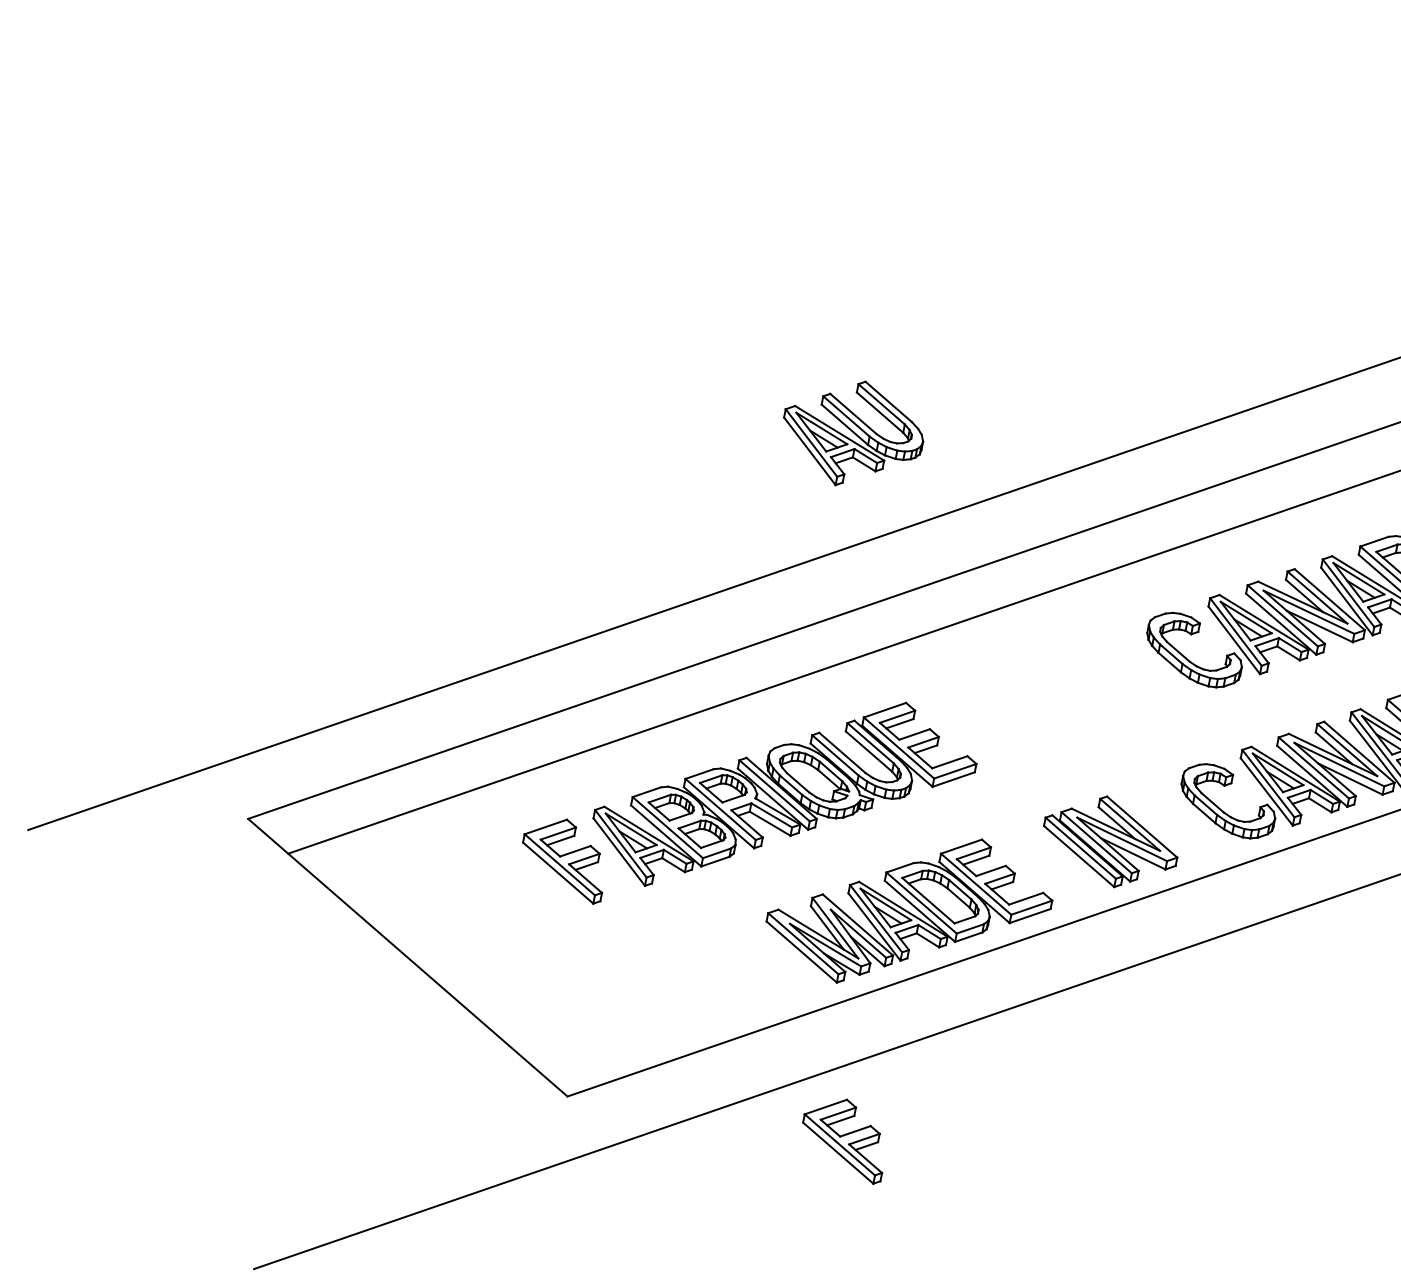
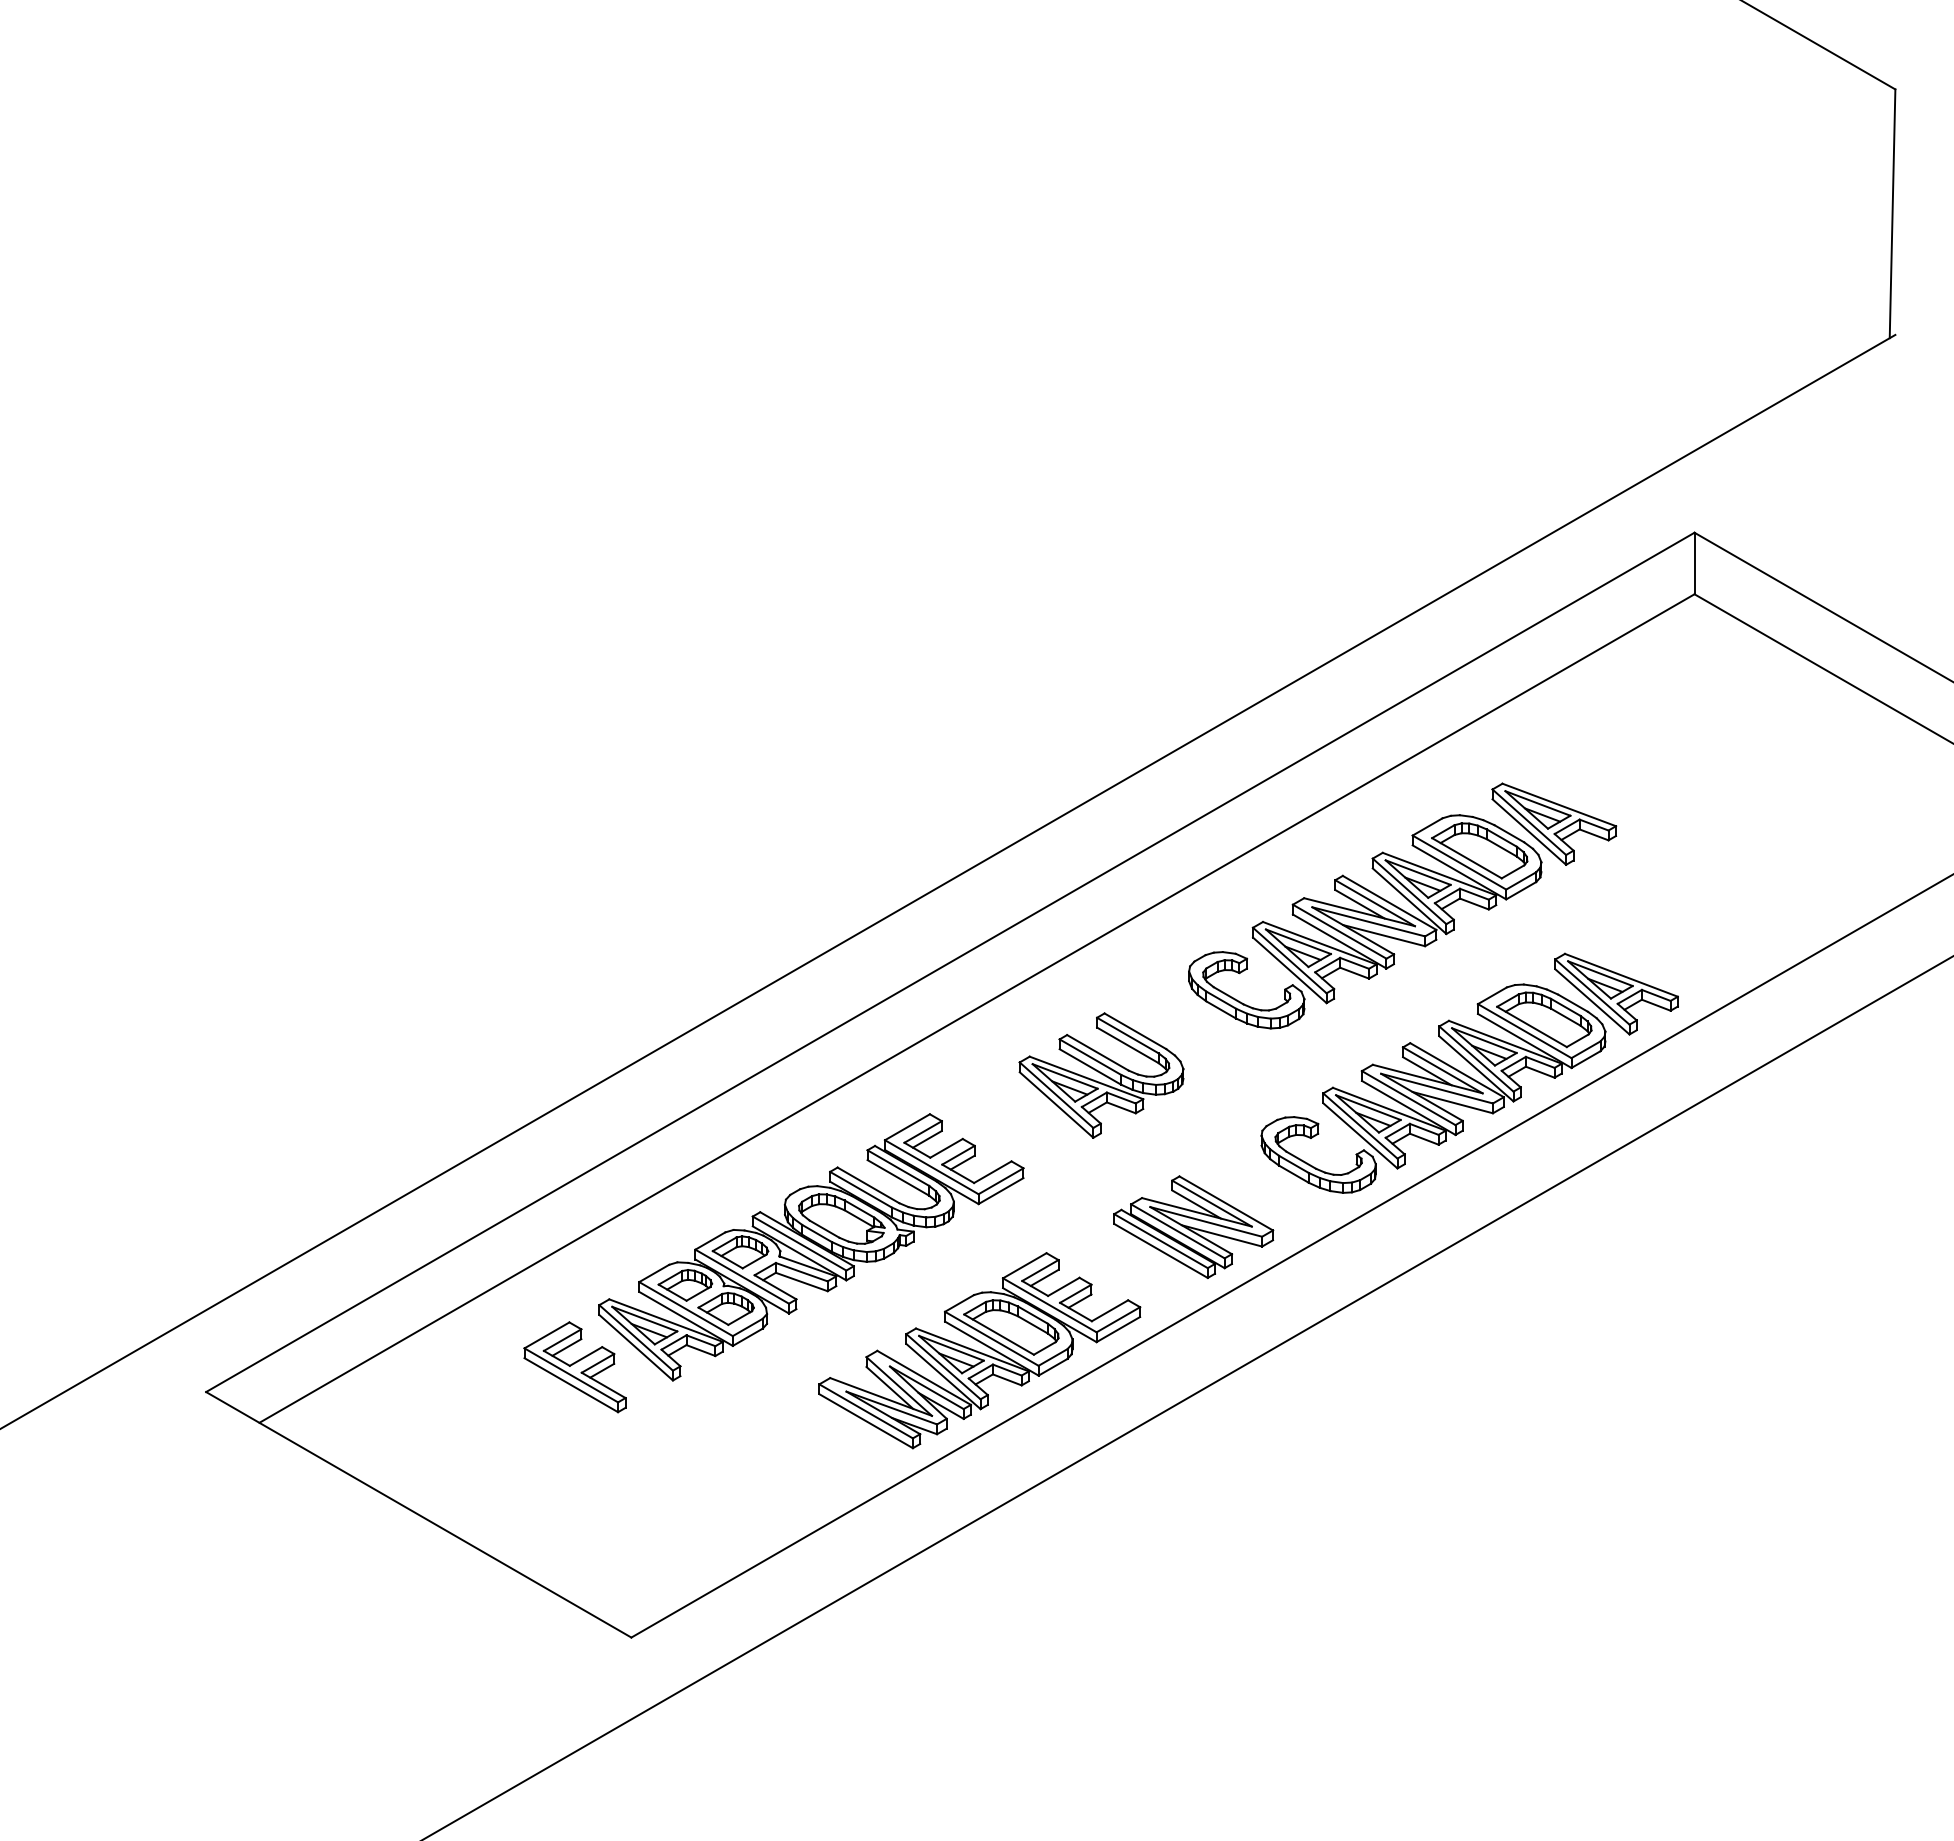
part: (852, 433) -> (1101, 1075), moved
part: (843, 1138) -> (955, 1624), removed

